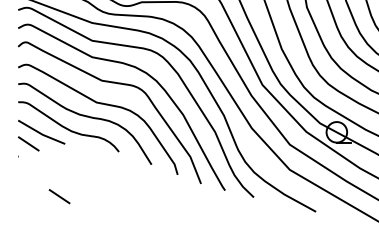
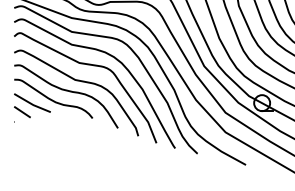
line: (59, 197) -> (46, 153), removed

